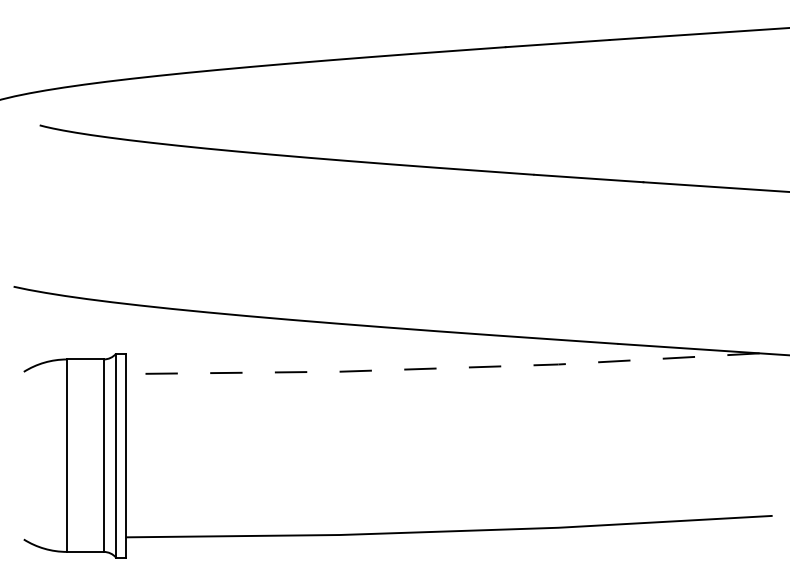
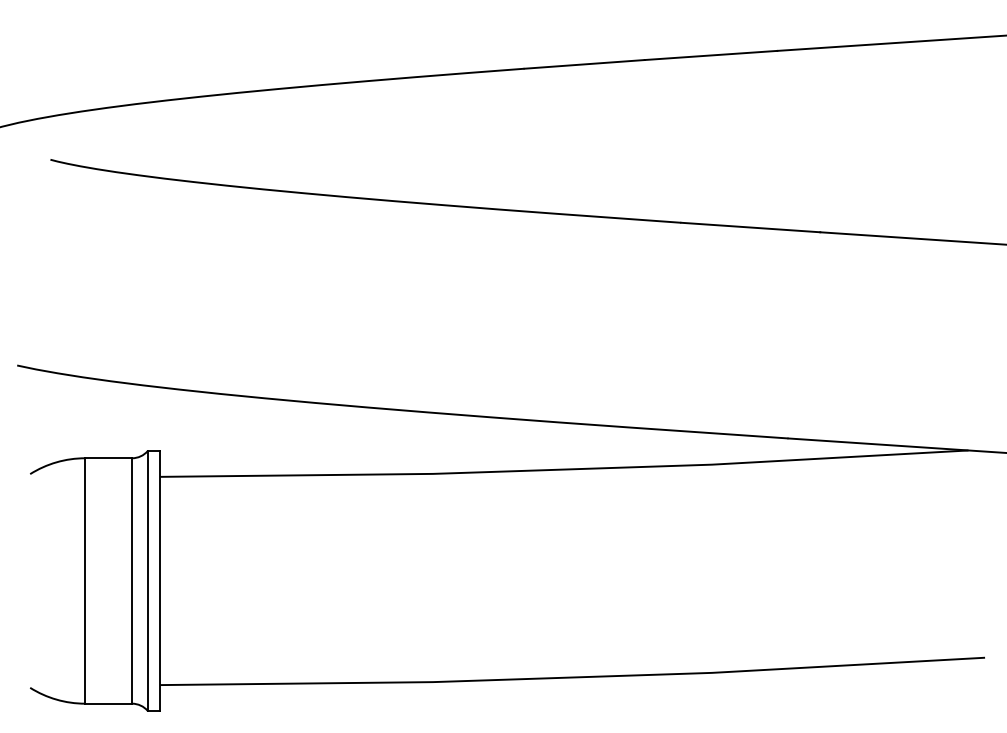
line: (442, 368) -> (564, 469), dashed -> solid

